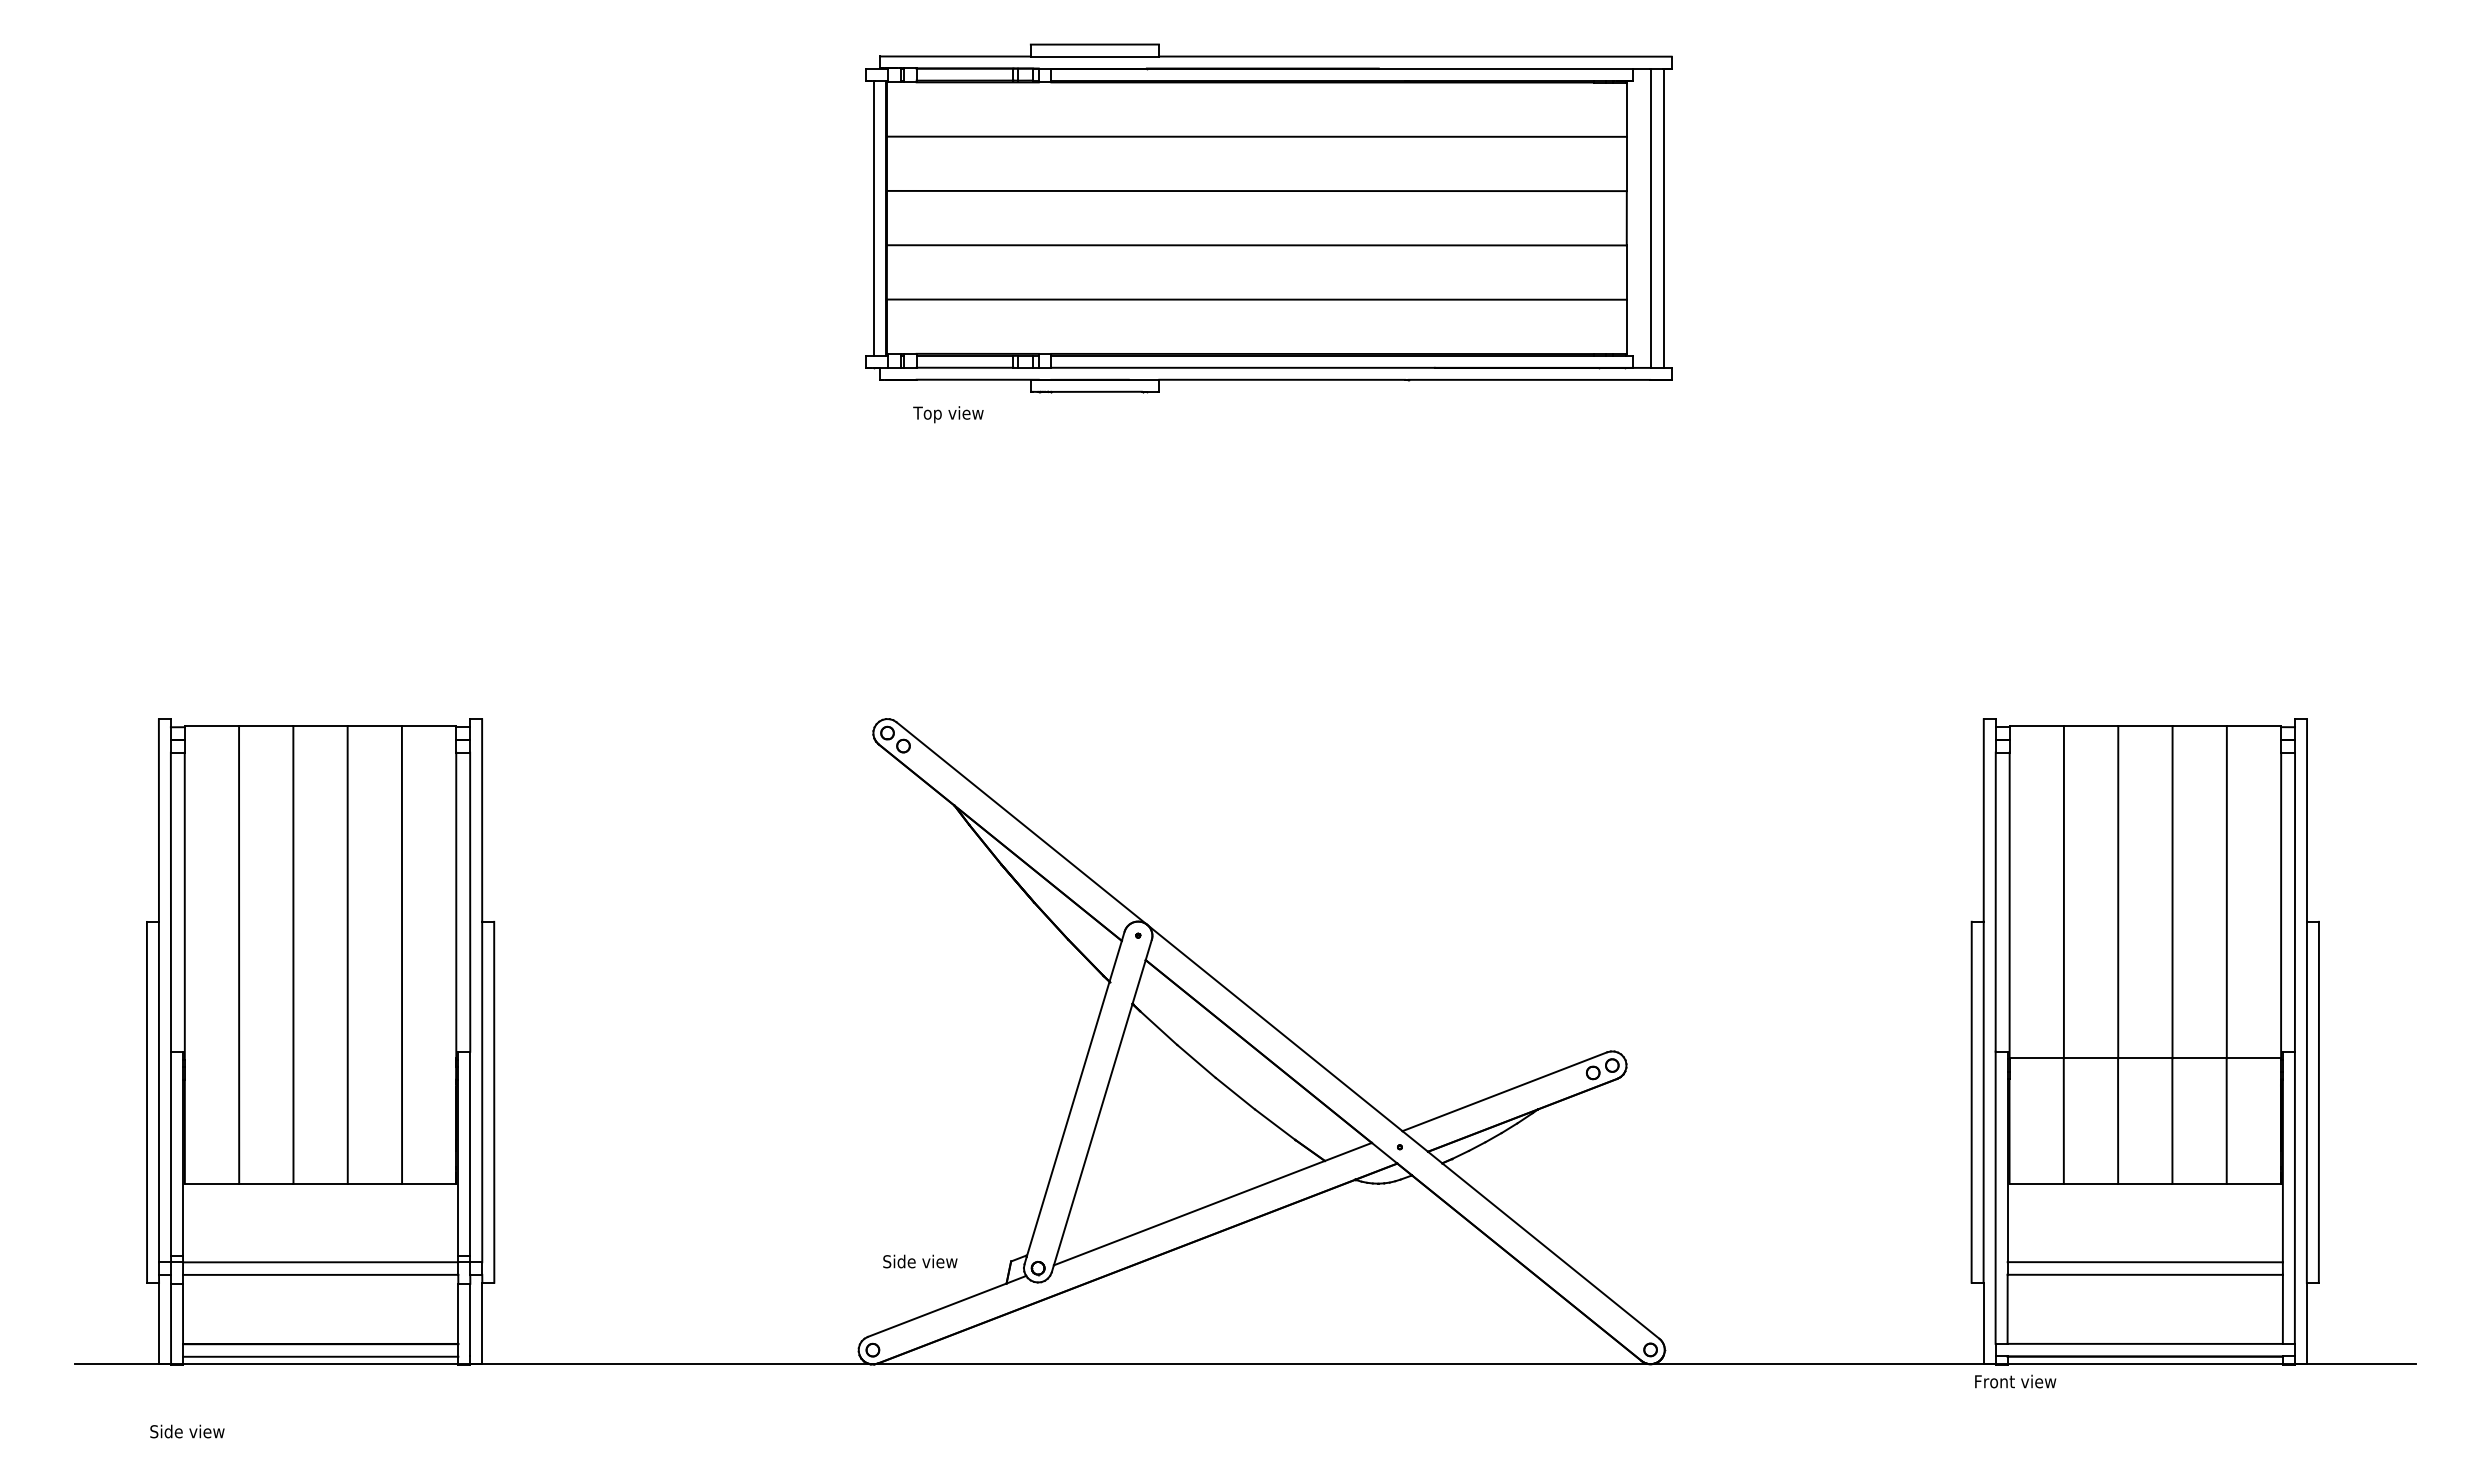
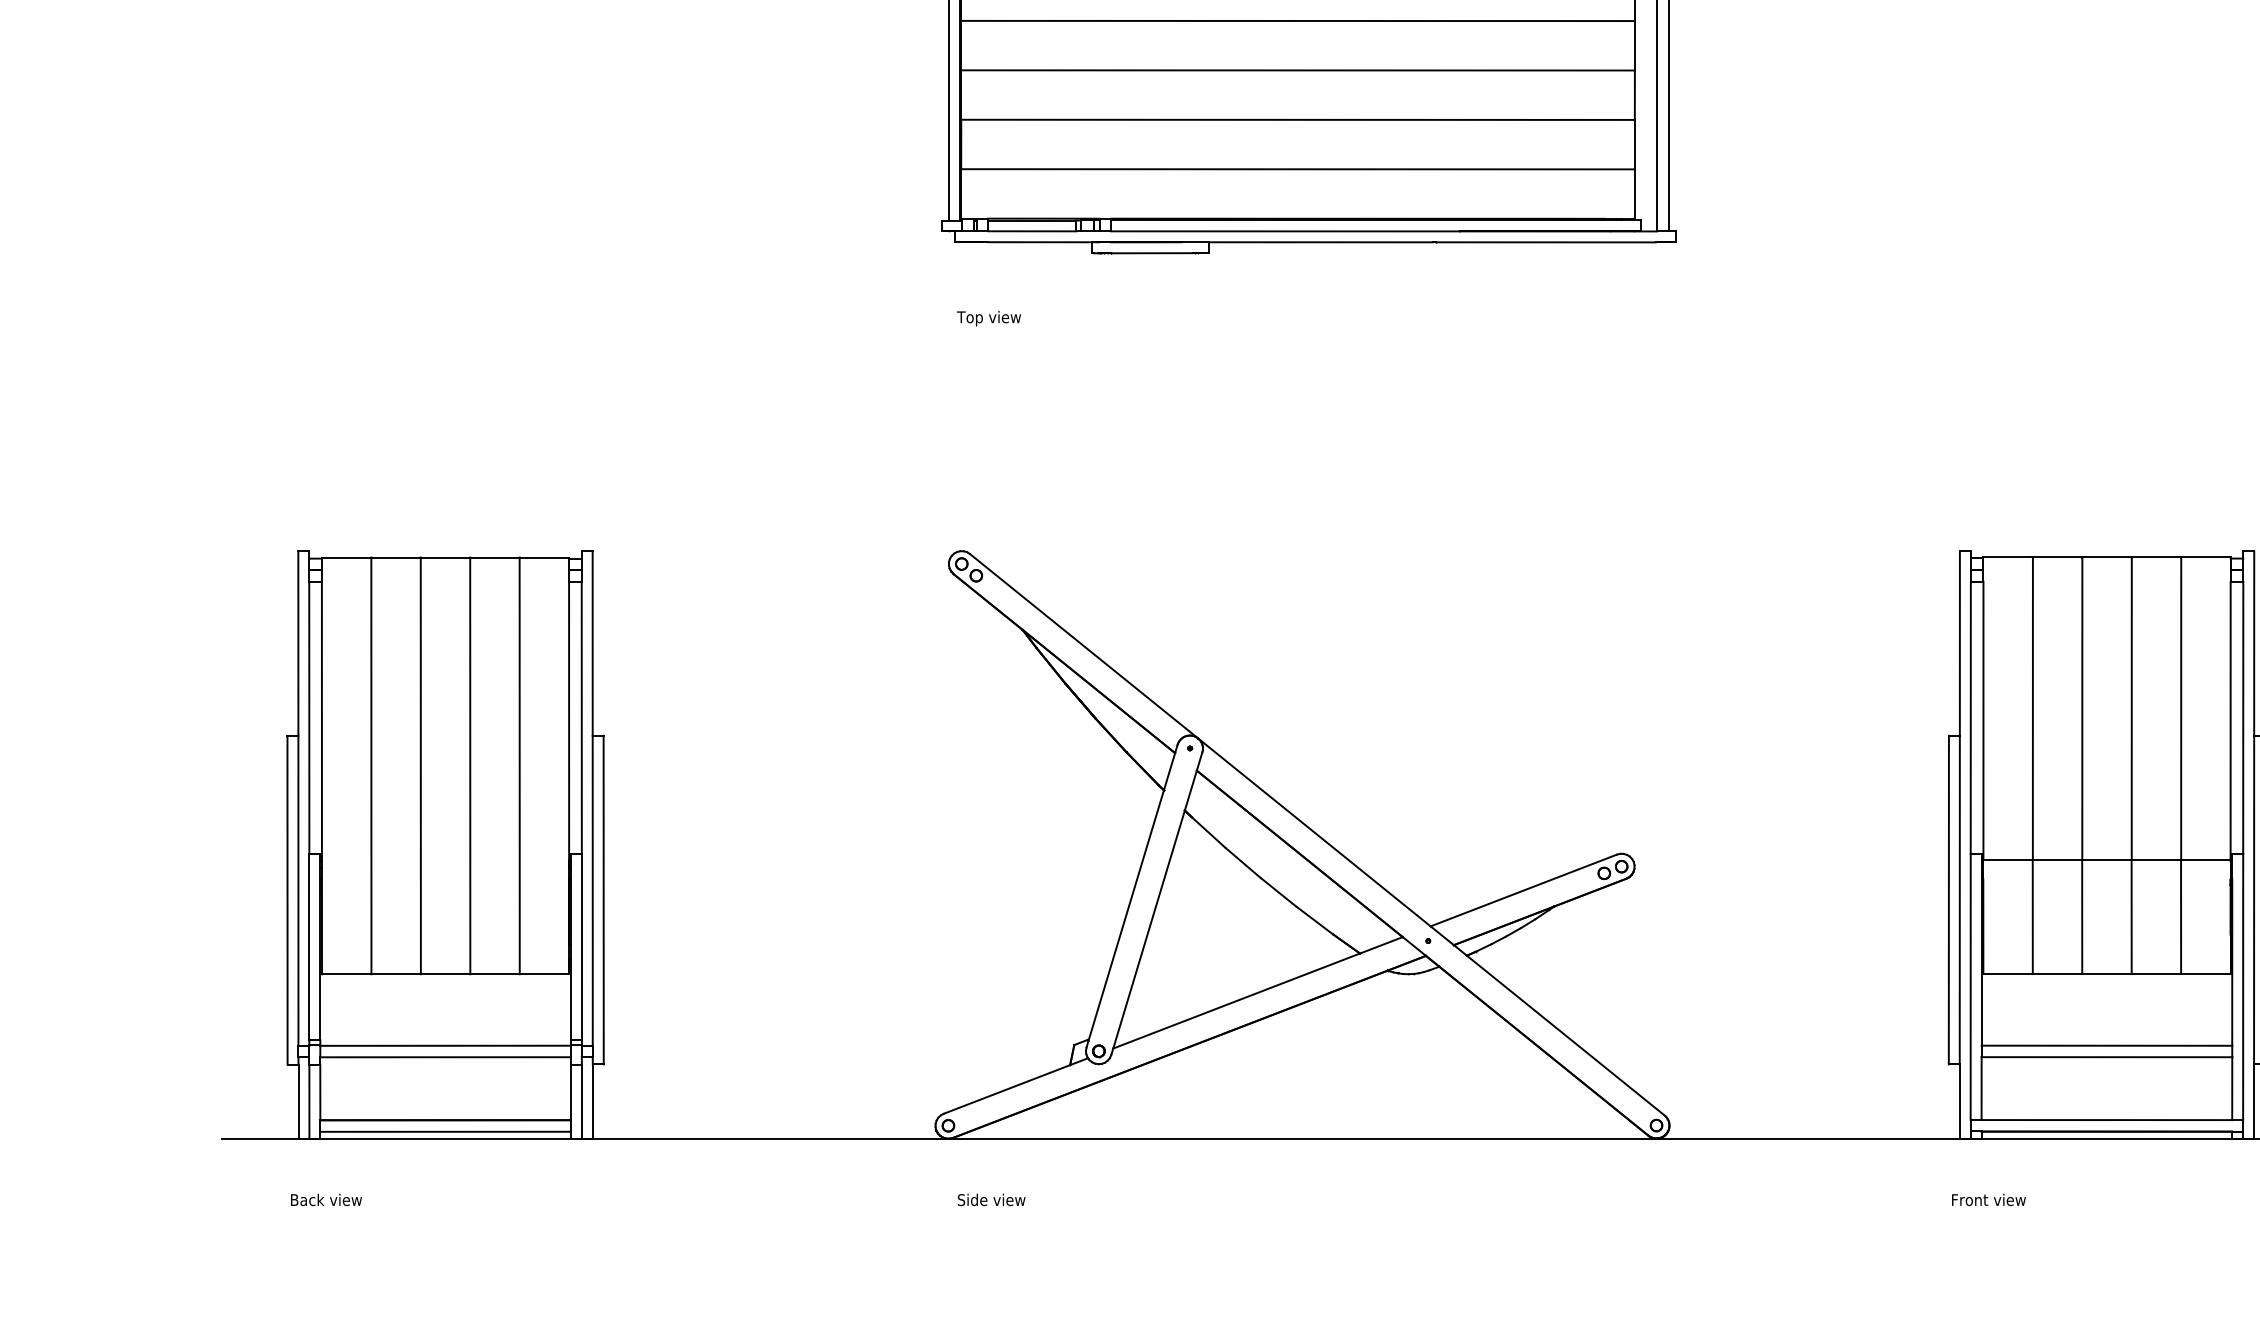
text: (948, 414) -> (989, 318), moved
text: (920, 1261) -> (991, 1199), moved
text: (2015, 1381) -> (1988, 1199), moved
text: (189, 1431) -> (326, 1199), Side view -> Back view

